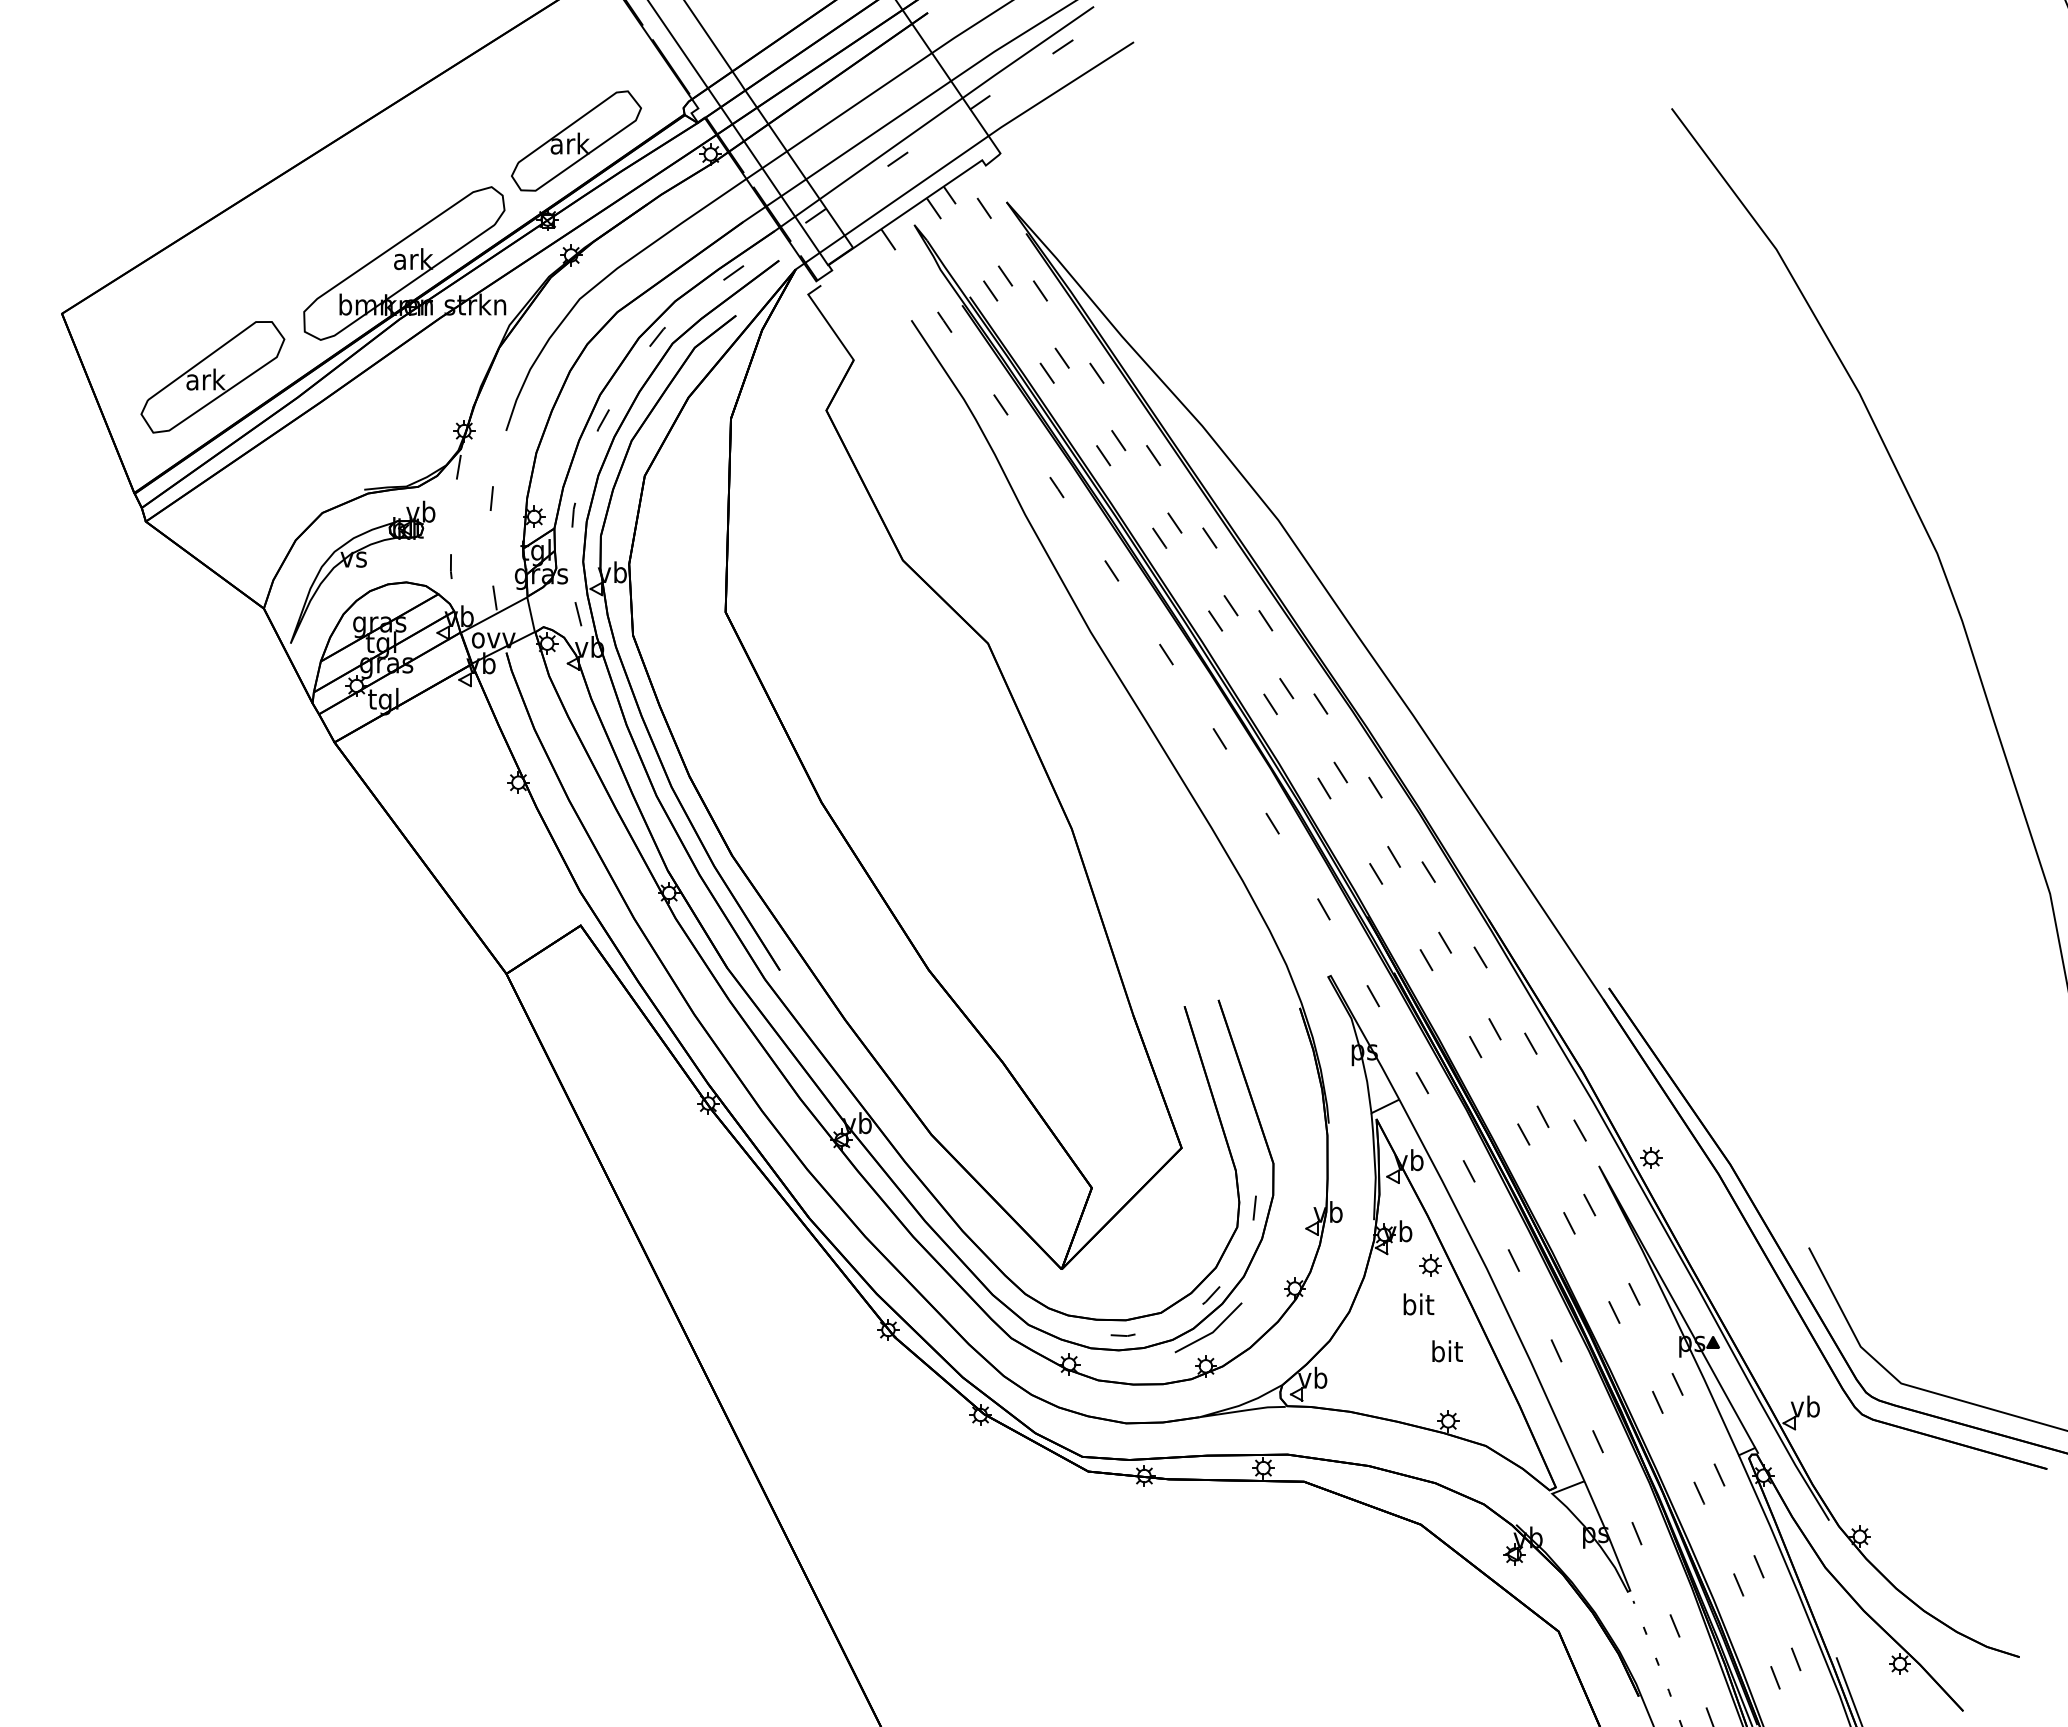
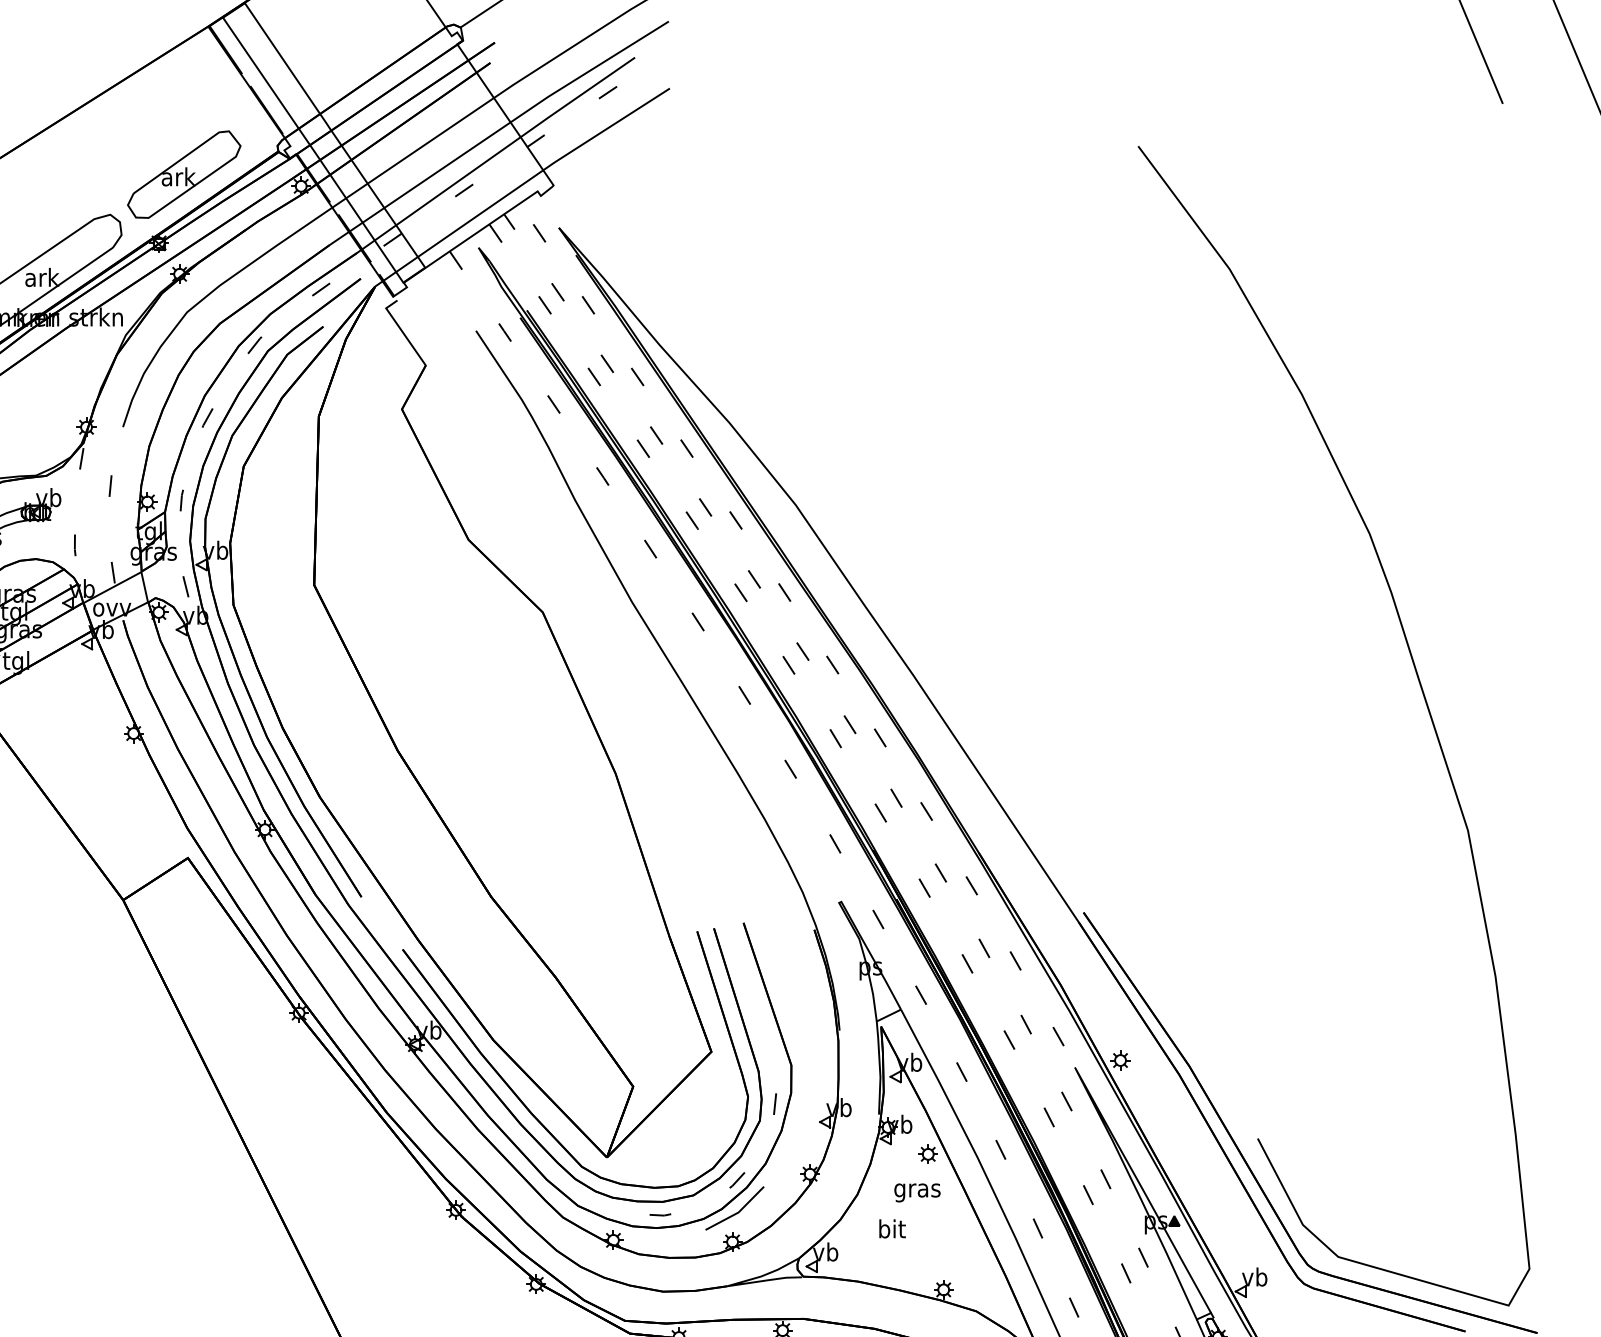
part: (966, 1206) -> (524, 1102), added
text: (1417, 1306) -> (916, 1189), bit -> gras
text: (1447, 1351) -> (892, 1229), moved

